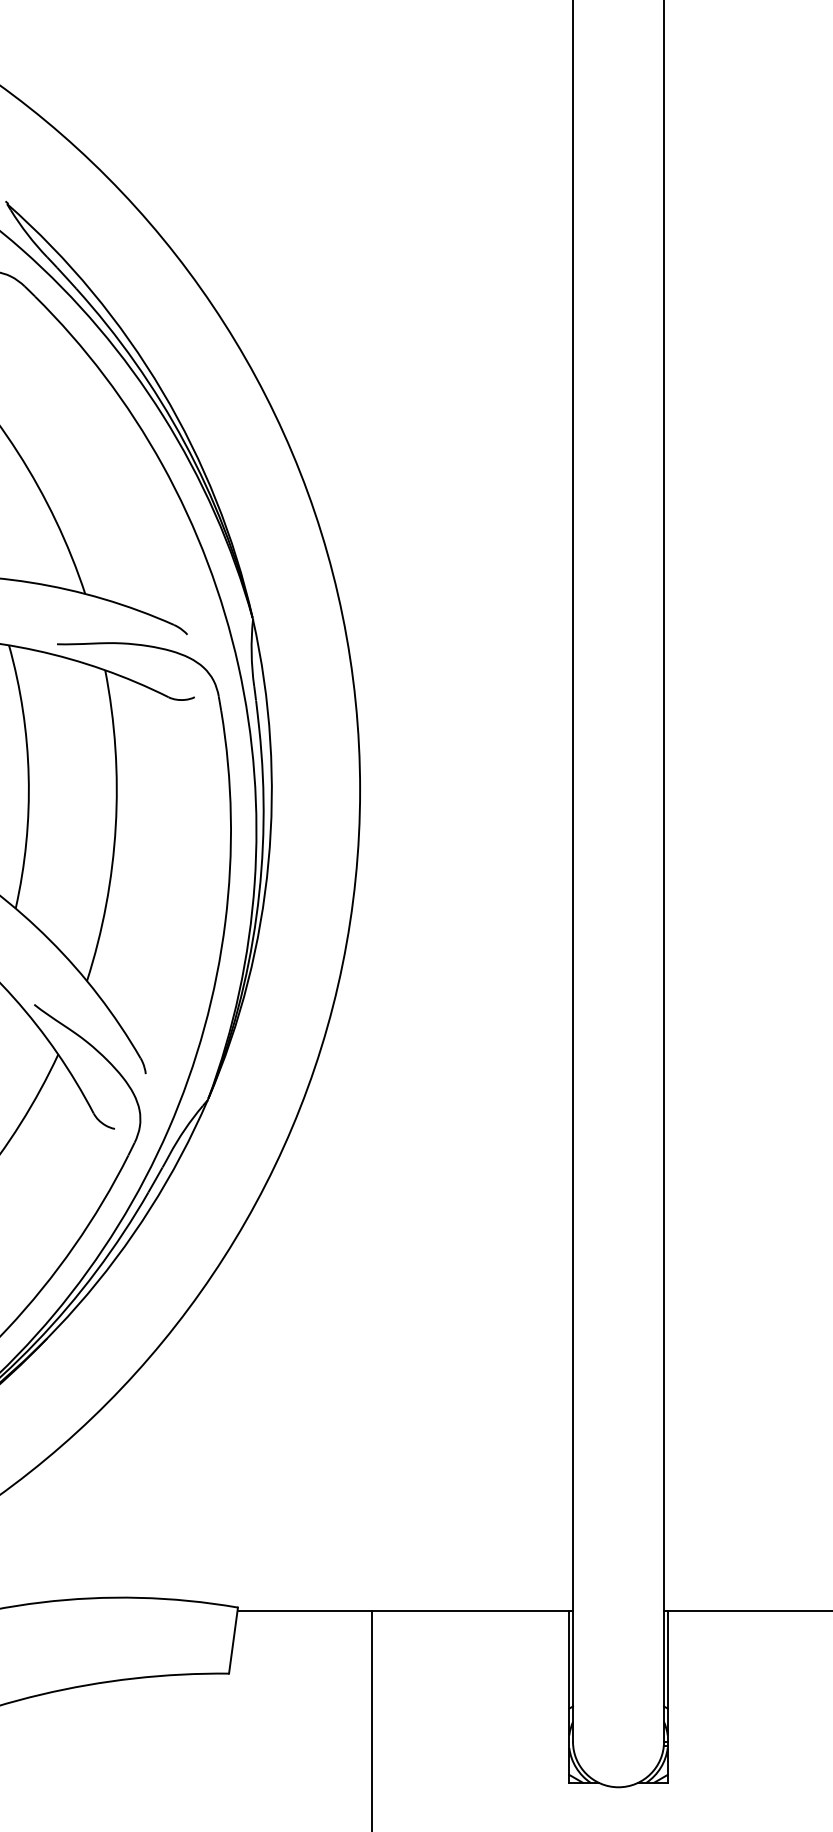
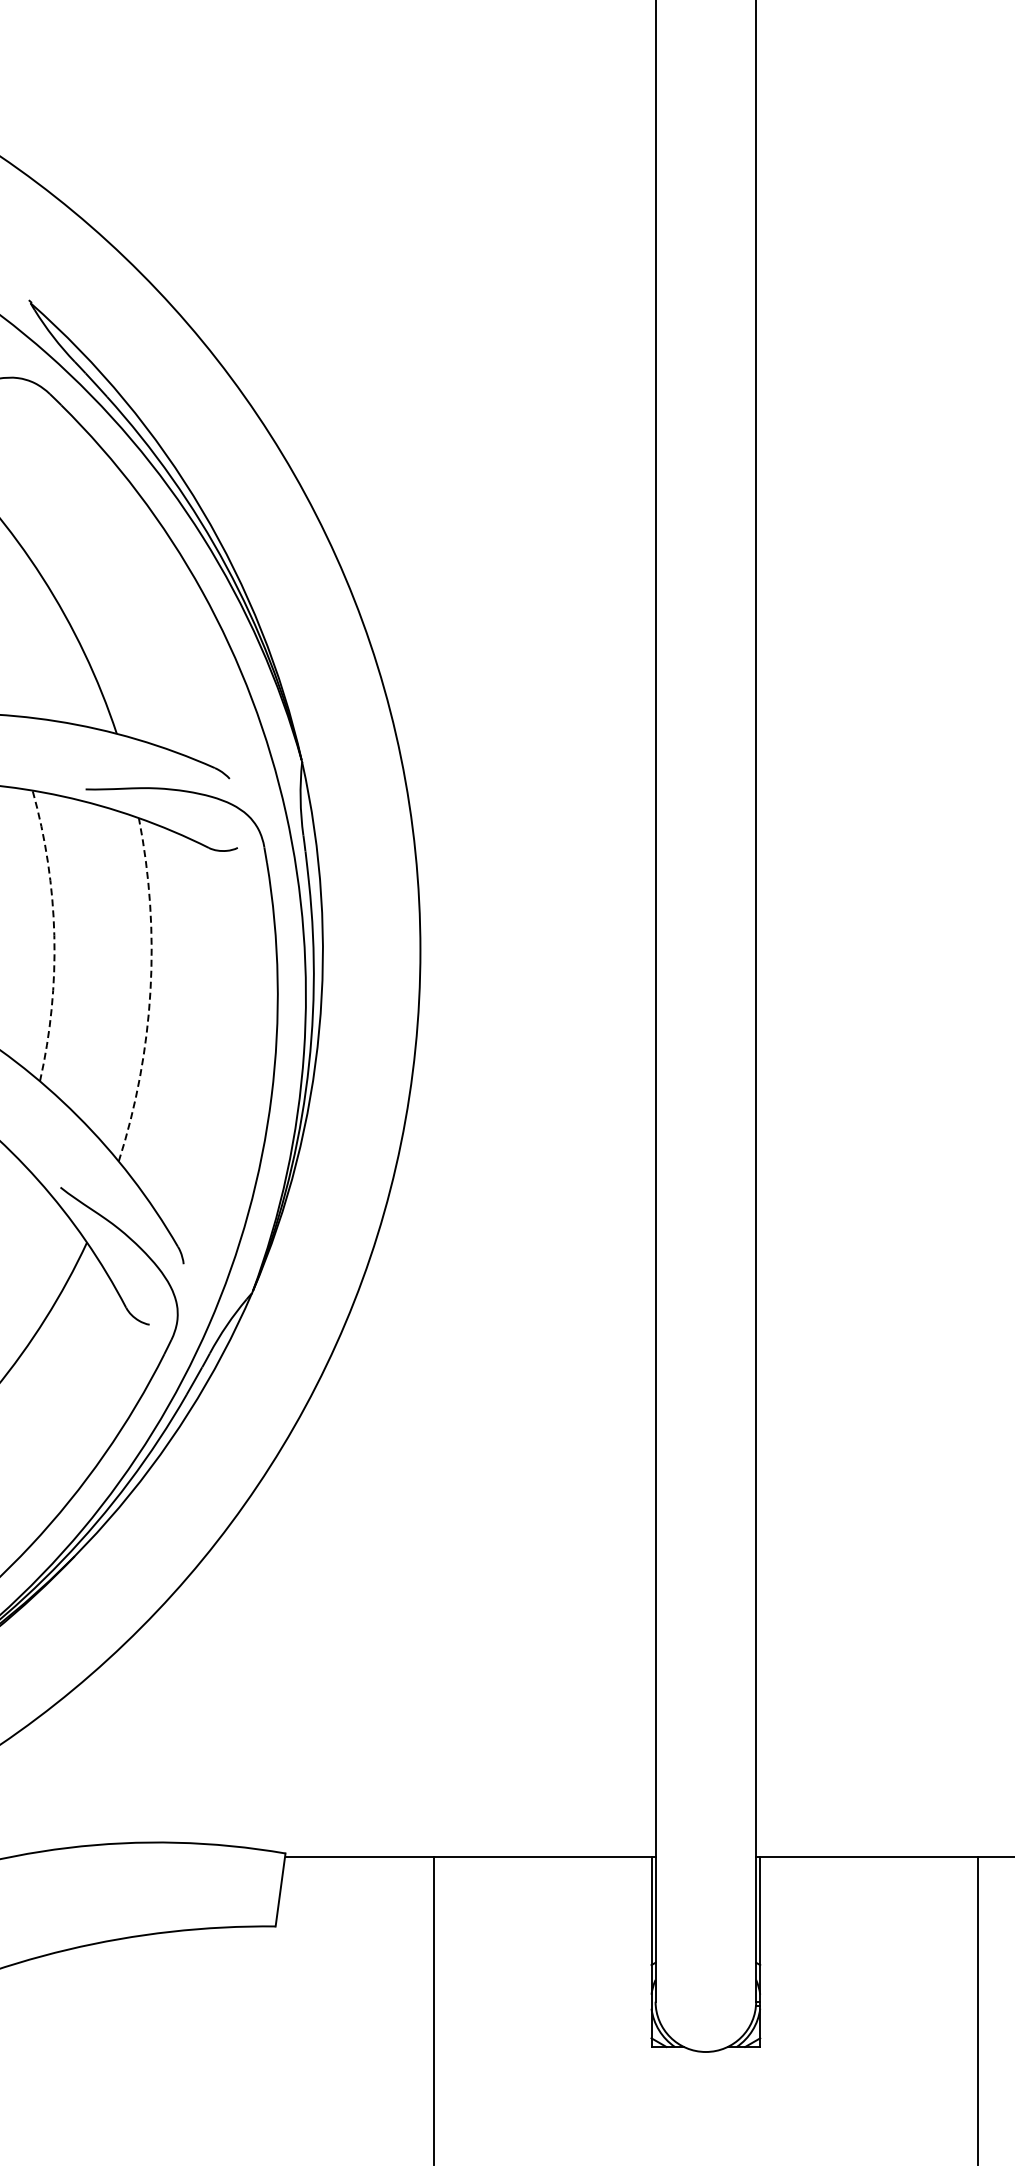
arc: (28, 776) -> (54, 935), solid -> dashed
arc: (115, 827) -> (150, 991), solid -> dashed

